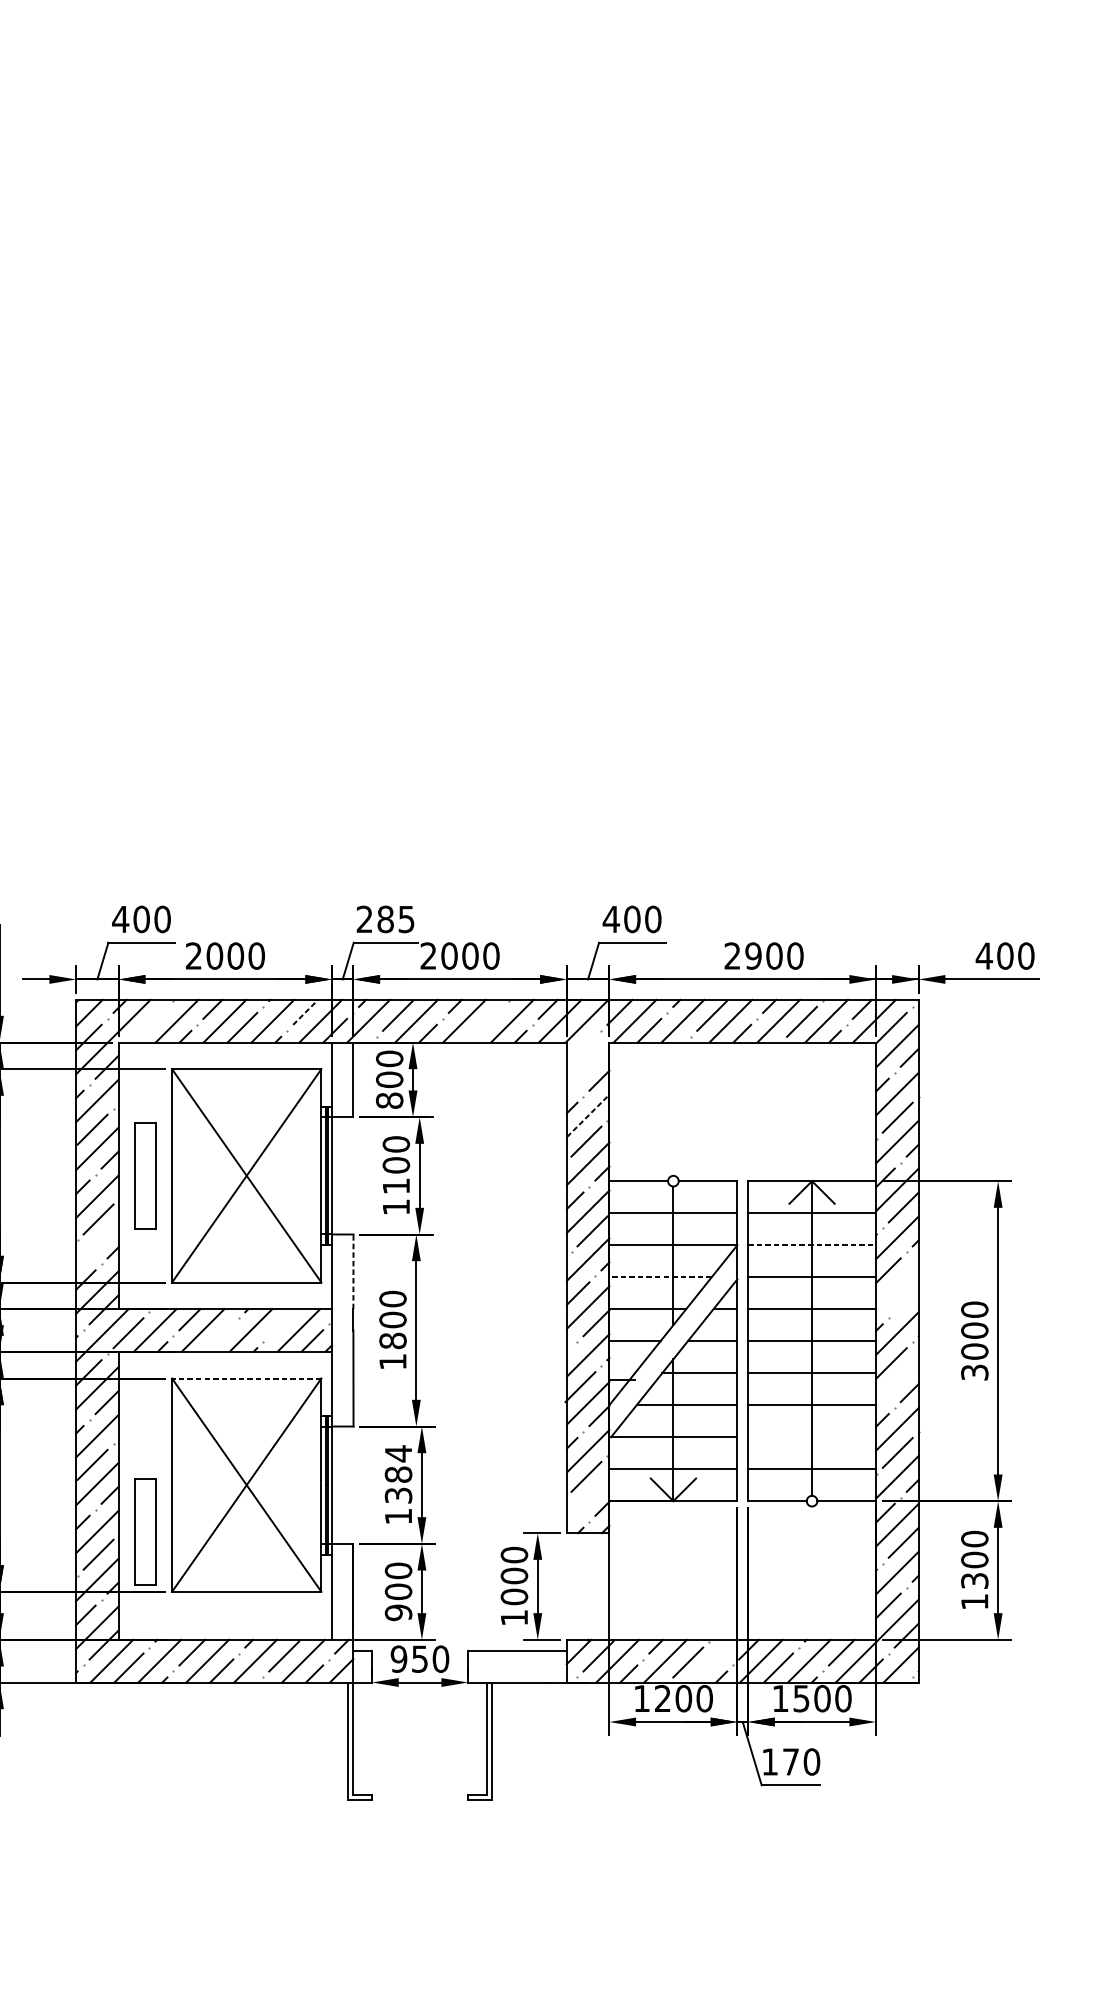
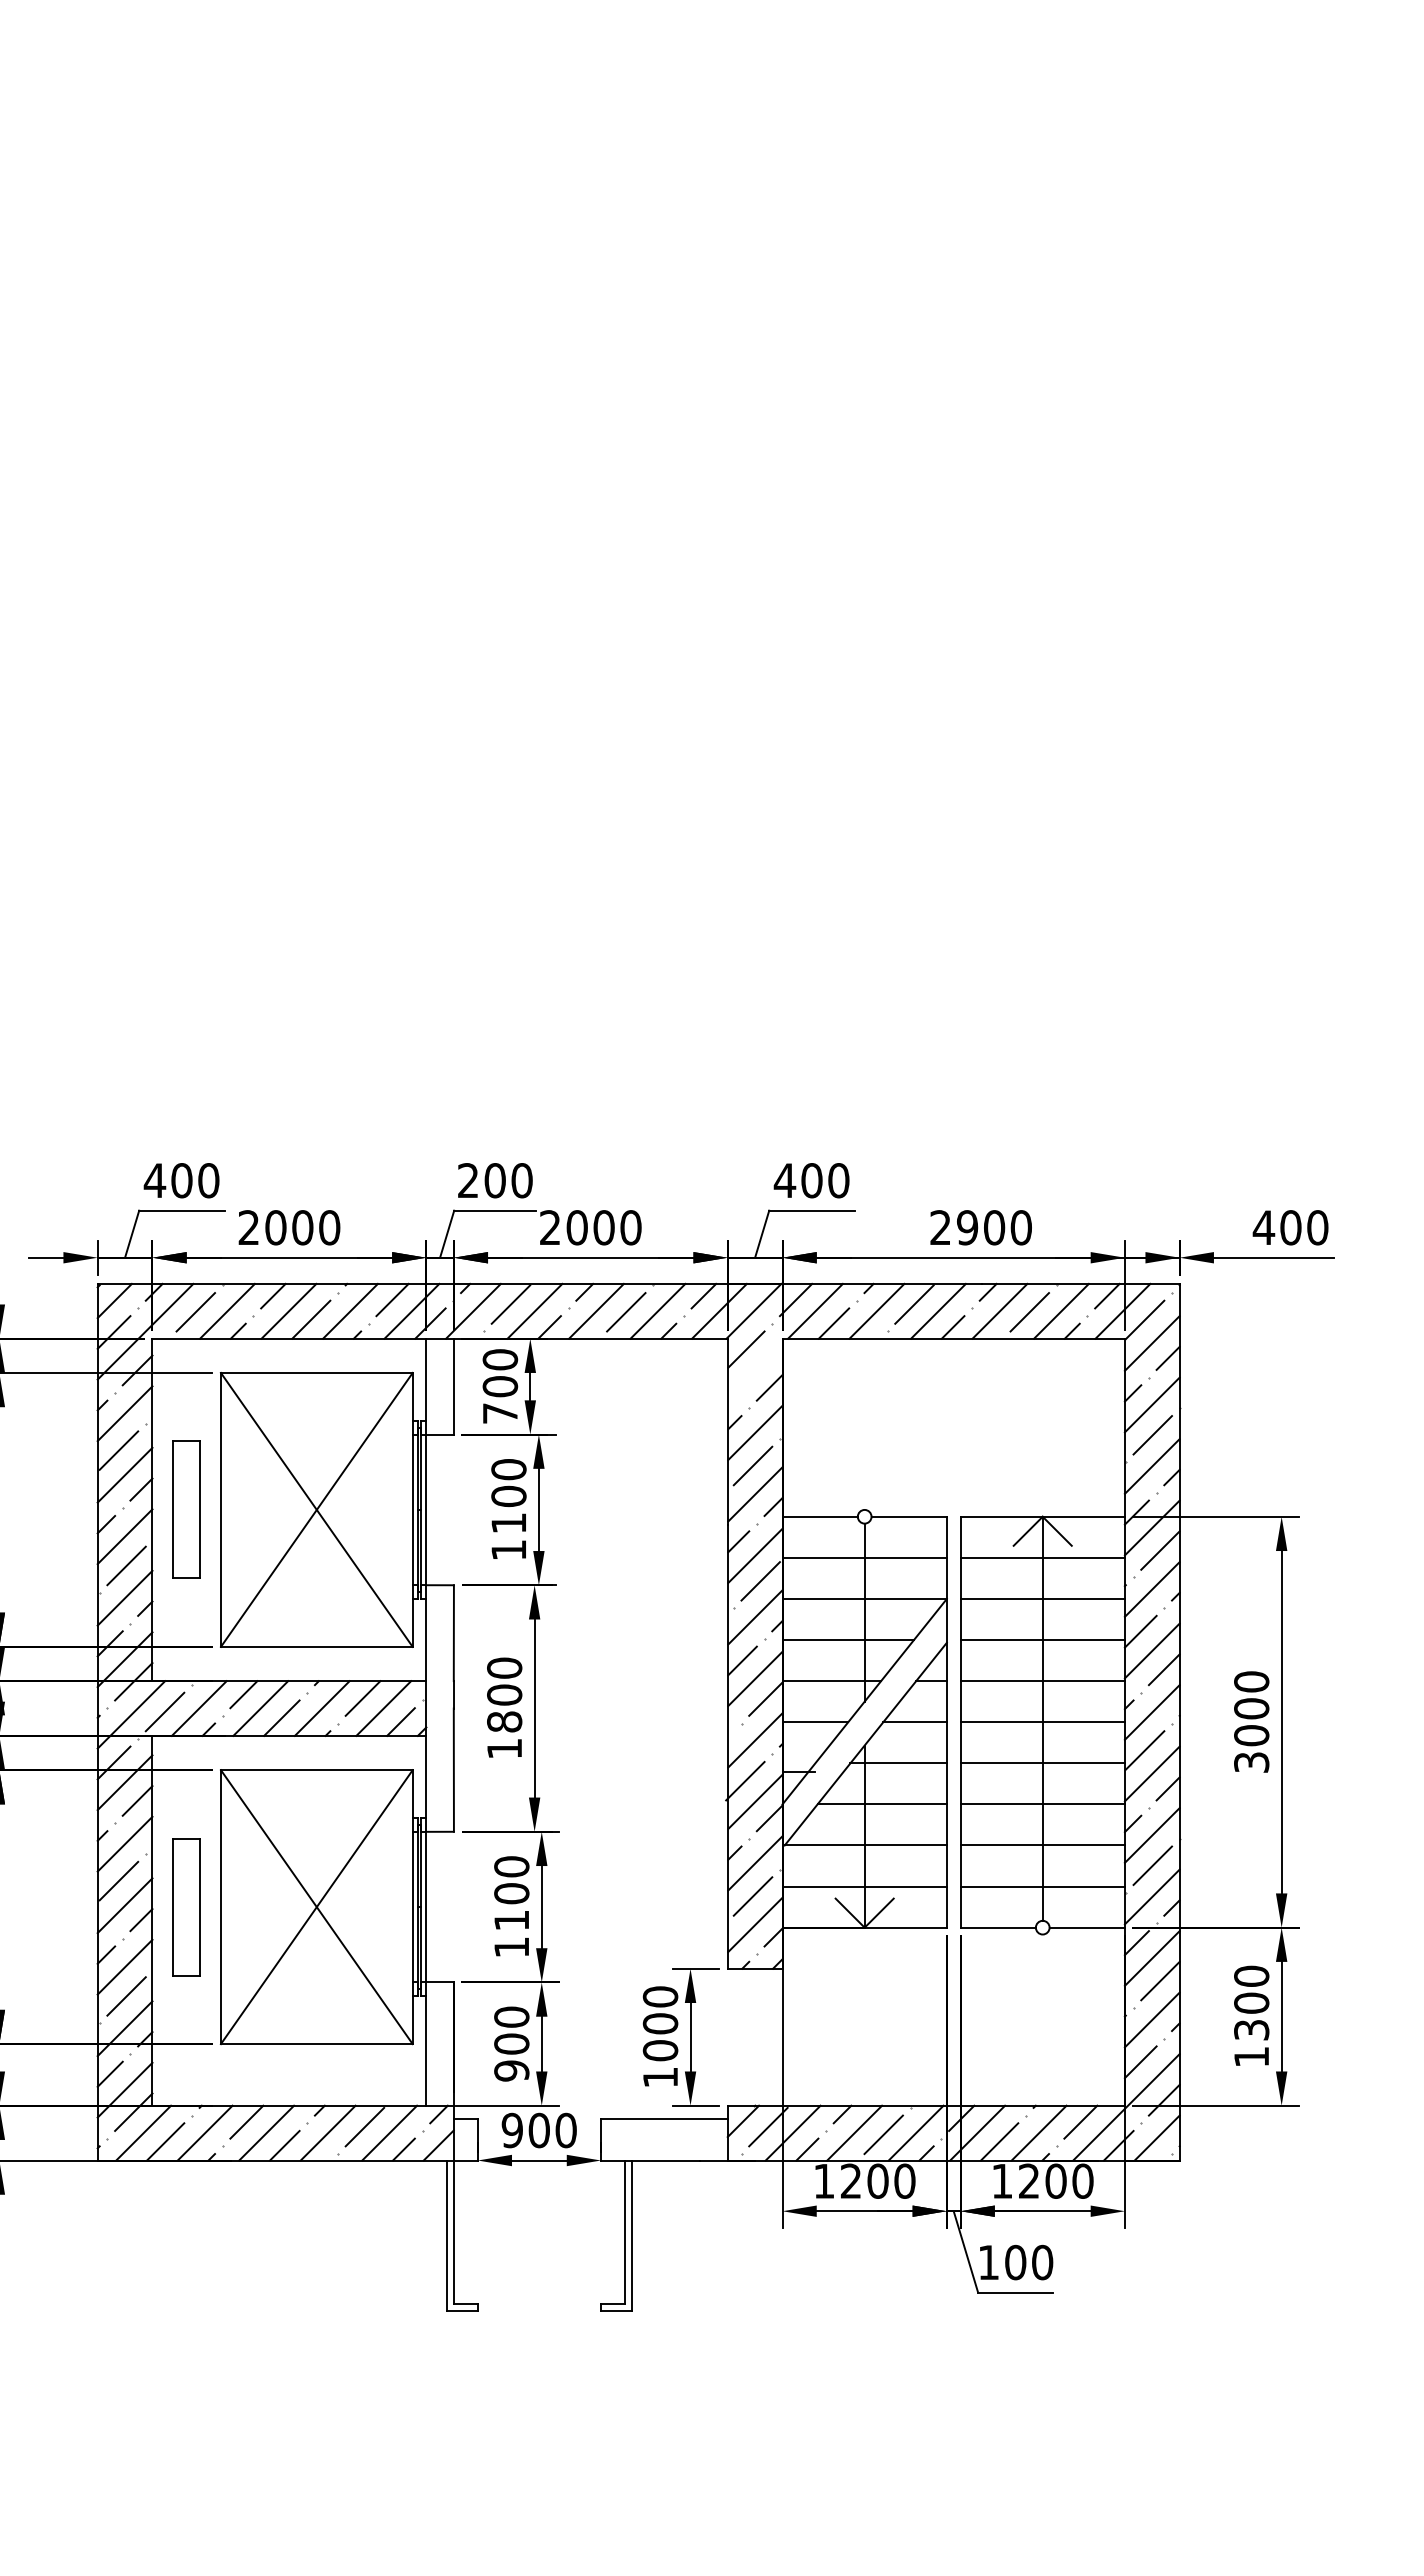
text: (396, 919) -> (508, 1180), 285 -> 200
line: (305, 1012) -> (392, 1300), dashed -> solid
line: (152, 1022) -> (195, 1312), added
line: (487, 1022) -> (626, 1312), added
line: (581, 1050) -> (746, 1349), added
text: (389, 1100) -> (500, 1413), 800 -> 700
line: (588, 1115) -> (755, 1432), dashed -> solid
line: (96, 1244) -> (124, 1597), added
line: (812, 1244) -> (1043, 1598), dashed -> solid
line: (353, 1272) -> (453, 1633), dashed -> solid
line: (660, 1277) -> (848, 1640), dashed -> solid
line: (896, 1285) -> (1151, 1650), added
line: (906, 1300) -> (1163, 1669), added
line: (282, 1322) -> (362, 1698), added
line: (219, 1337) -> (281, 1717), added
line: (246, 1378) -> (316, 1770), dashed -> solid
line: (896, 1381) -> (1151, 1773), added
line: (811, 1437) -> (1042, 1845), added
text: (398, 1473) -> (511, 1892), 1384 -> 1100
line: (588, 1498) -> (755, 1924), added
part: (145, 1532) -> (186, 1907), moved
text: (419, 1659) -> (538, 2130), 950 -> 900
line: (712, 1660) -> (915, 2132), added
text: (800, 1698) -> (1028, 2180), 1500 -> 1200
text: (790, 1761) -> (1015, 2262), 170 -> 100

